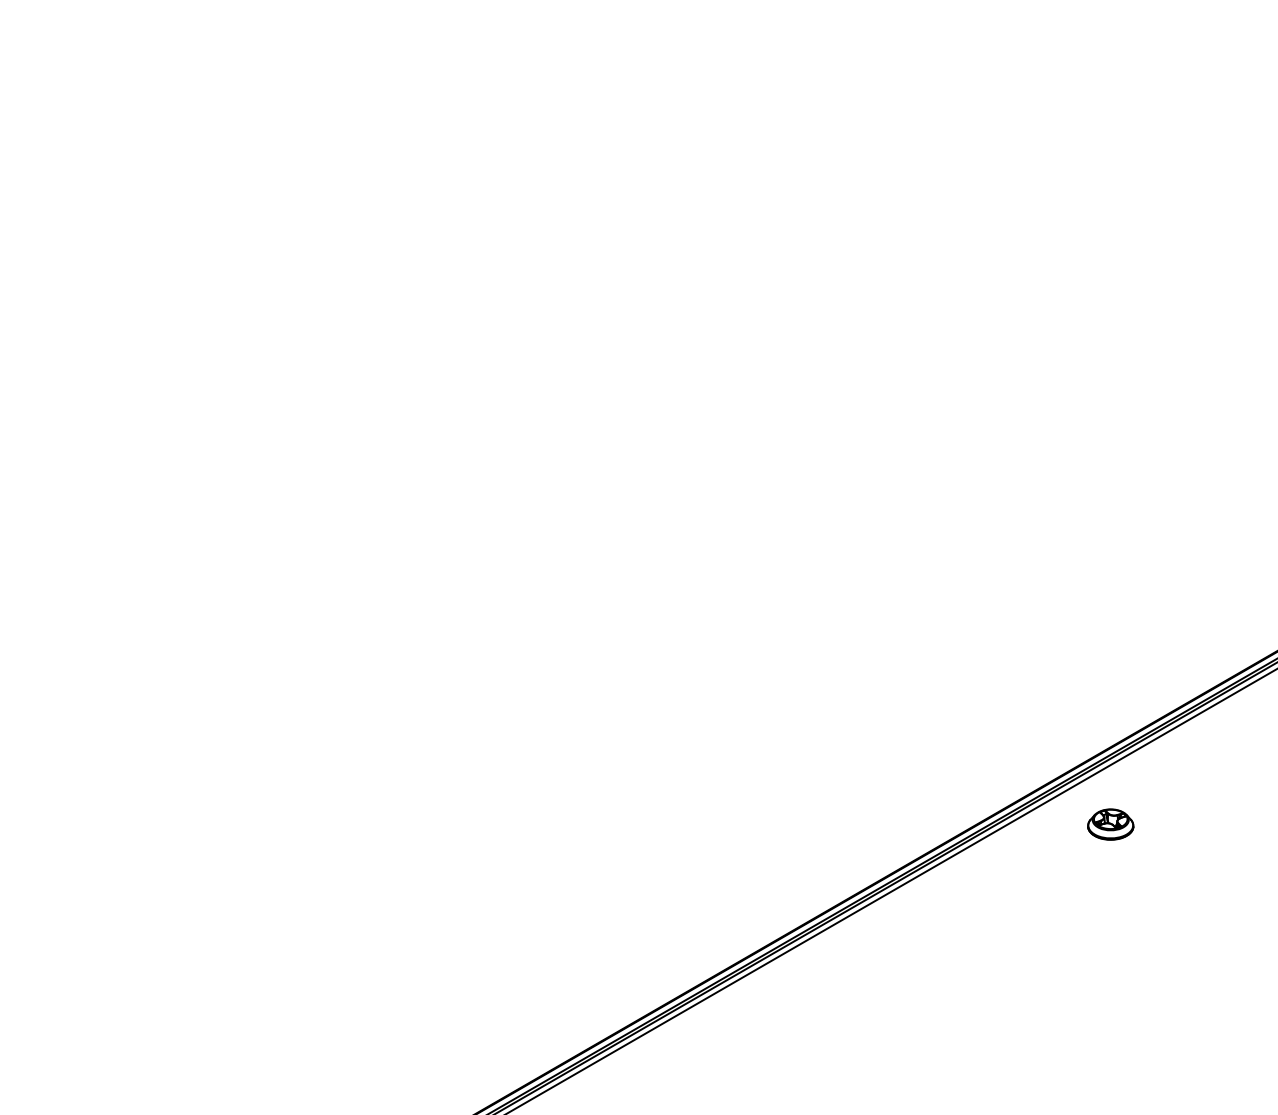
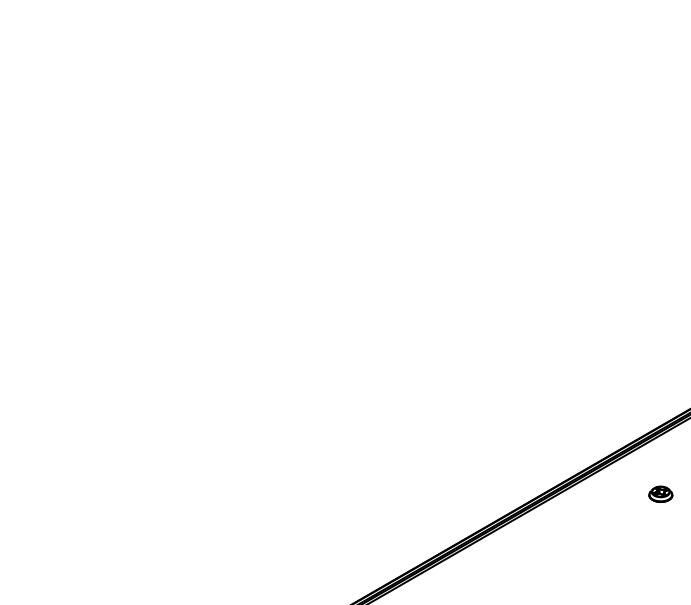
part: (1110, 822) -> (660, 493), moved

